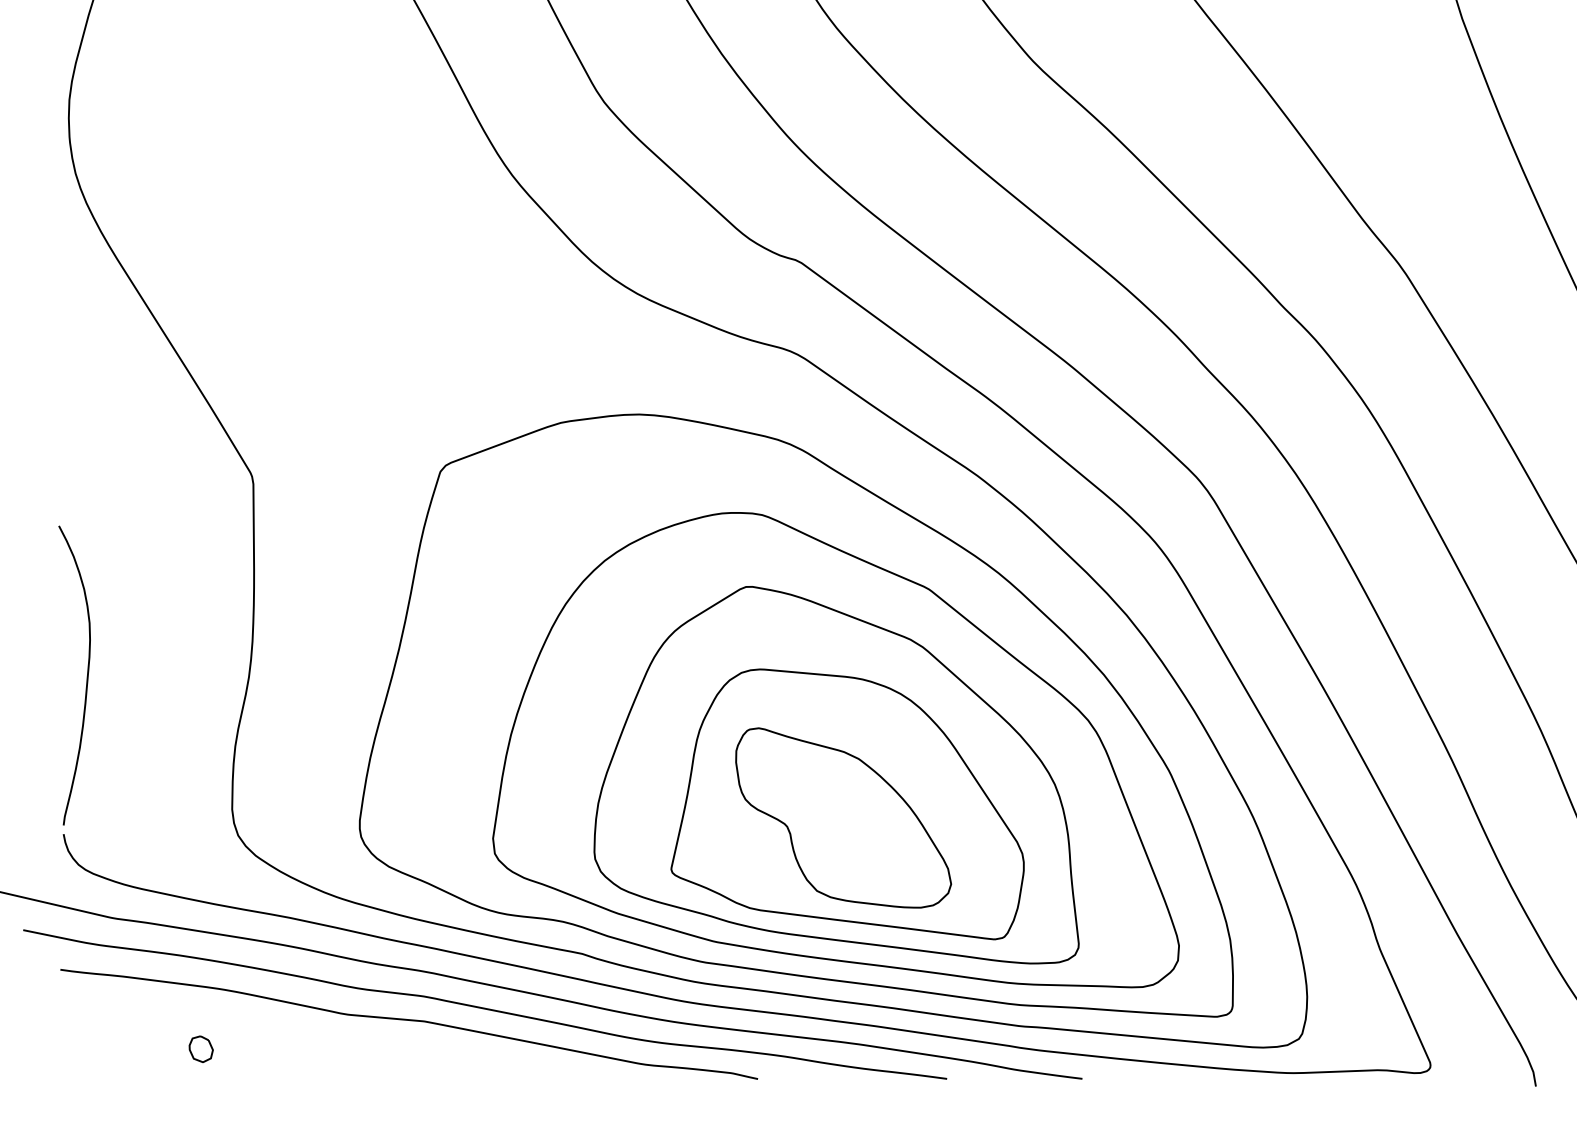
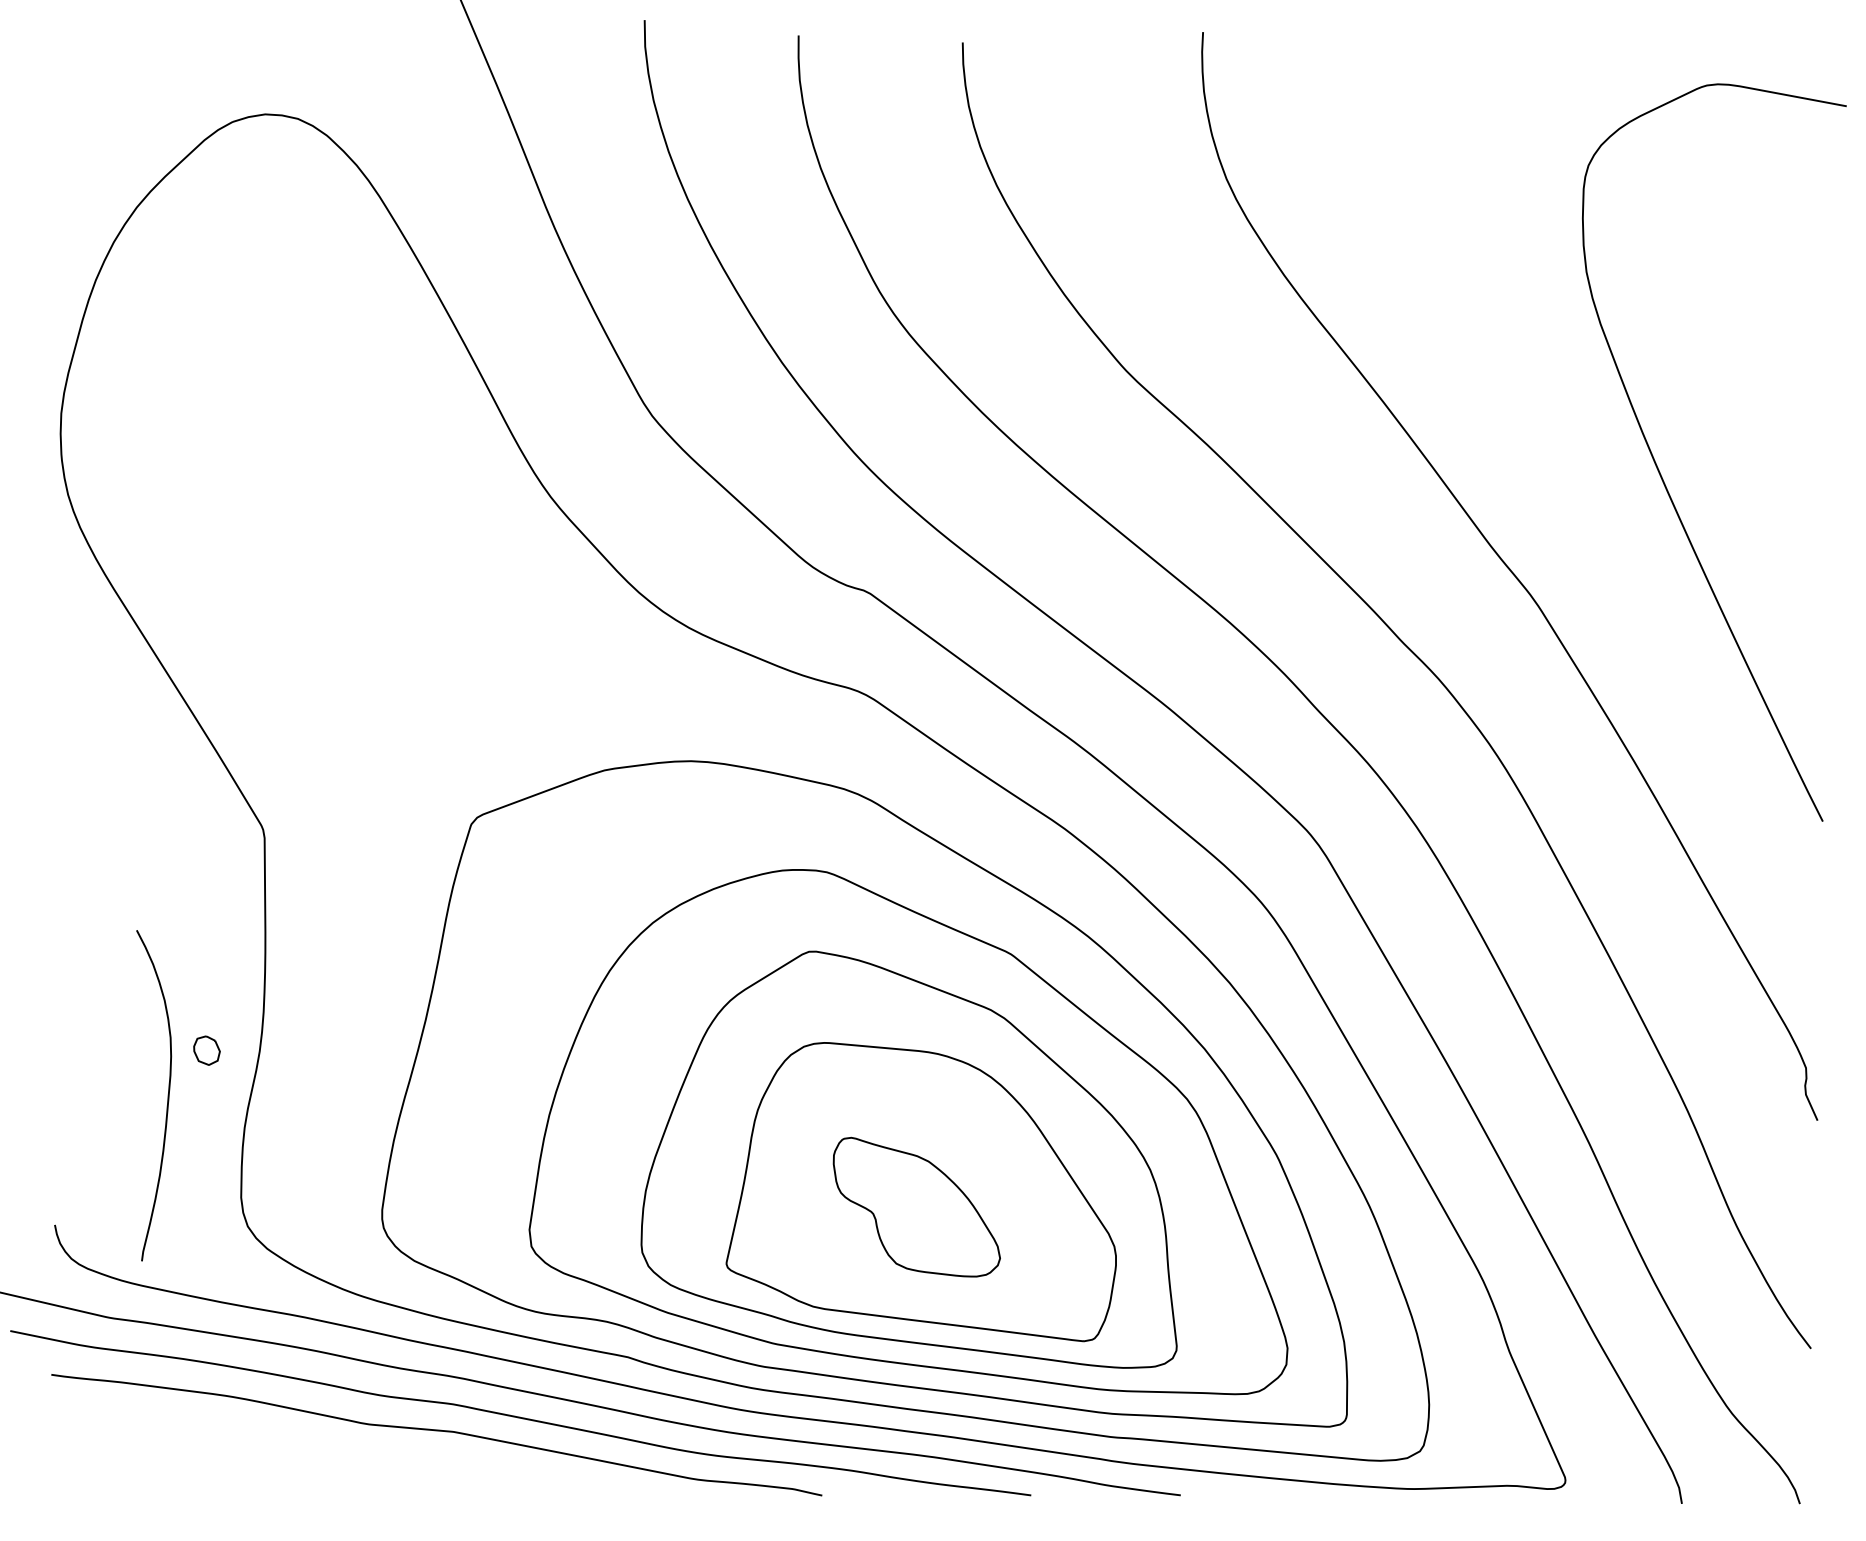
curve: (86, 675) -> (167, 1095), moved
part: (843, 818) -> (916, 1207), size x0.7
part: (200, 1049) -> (206, 1050), moved

